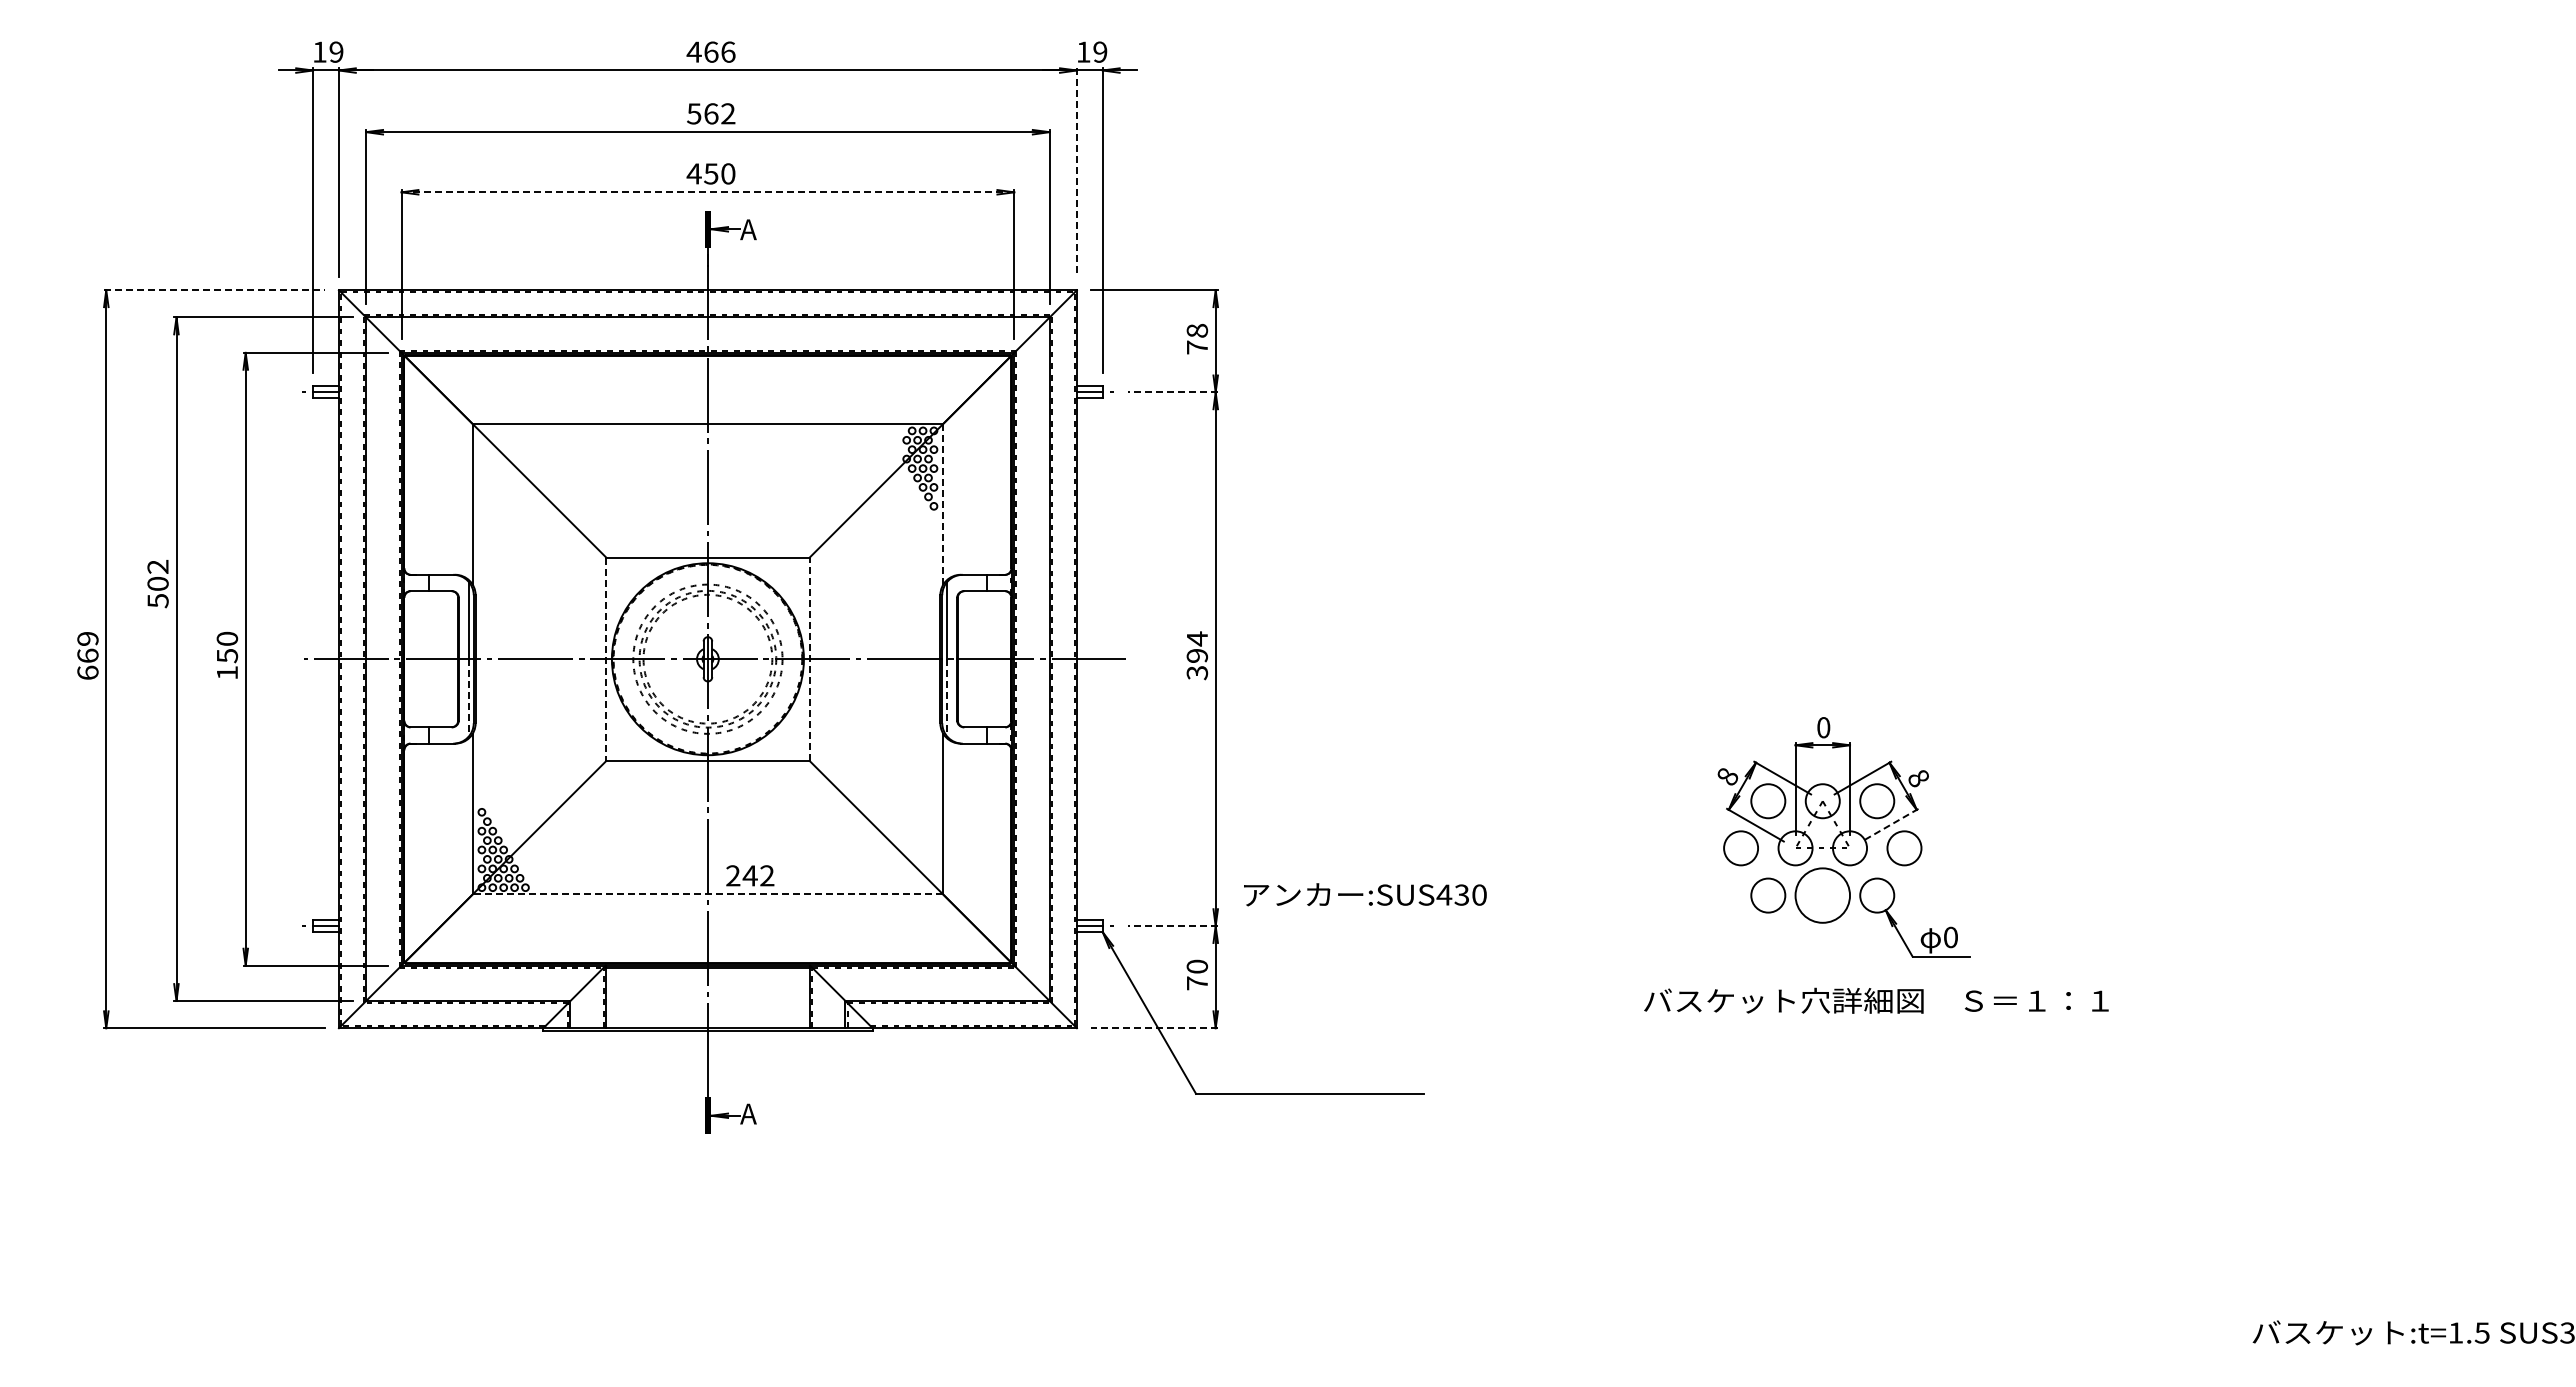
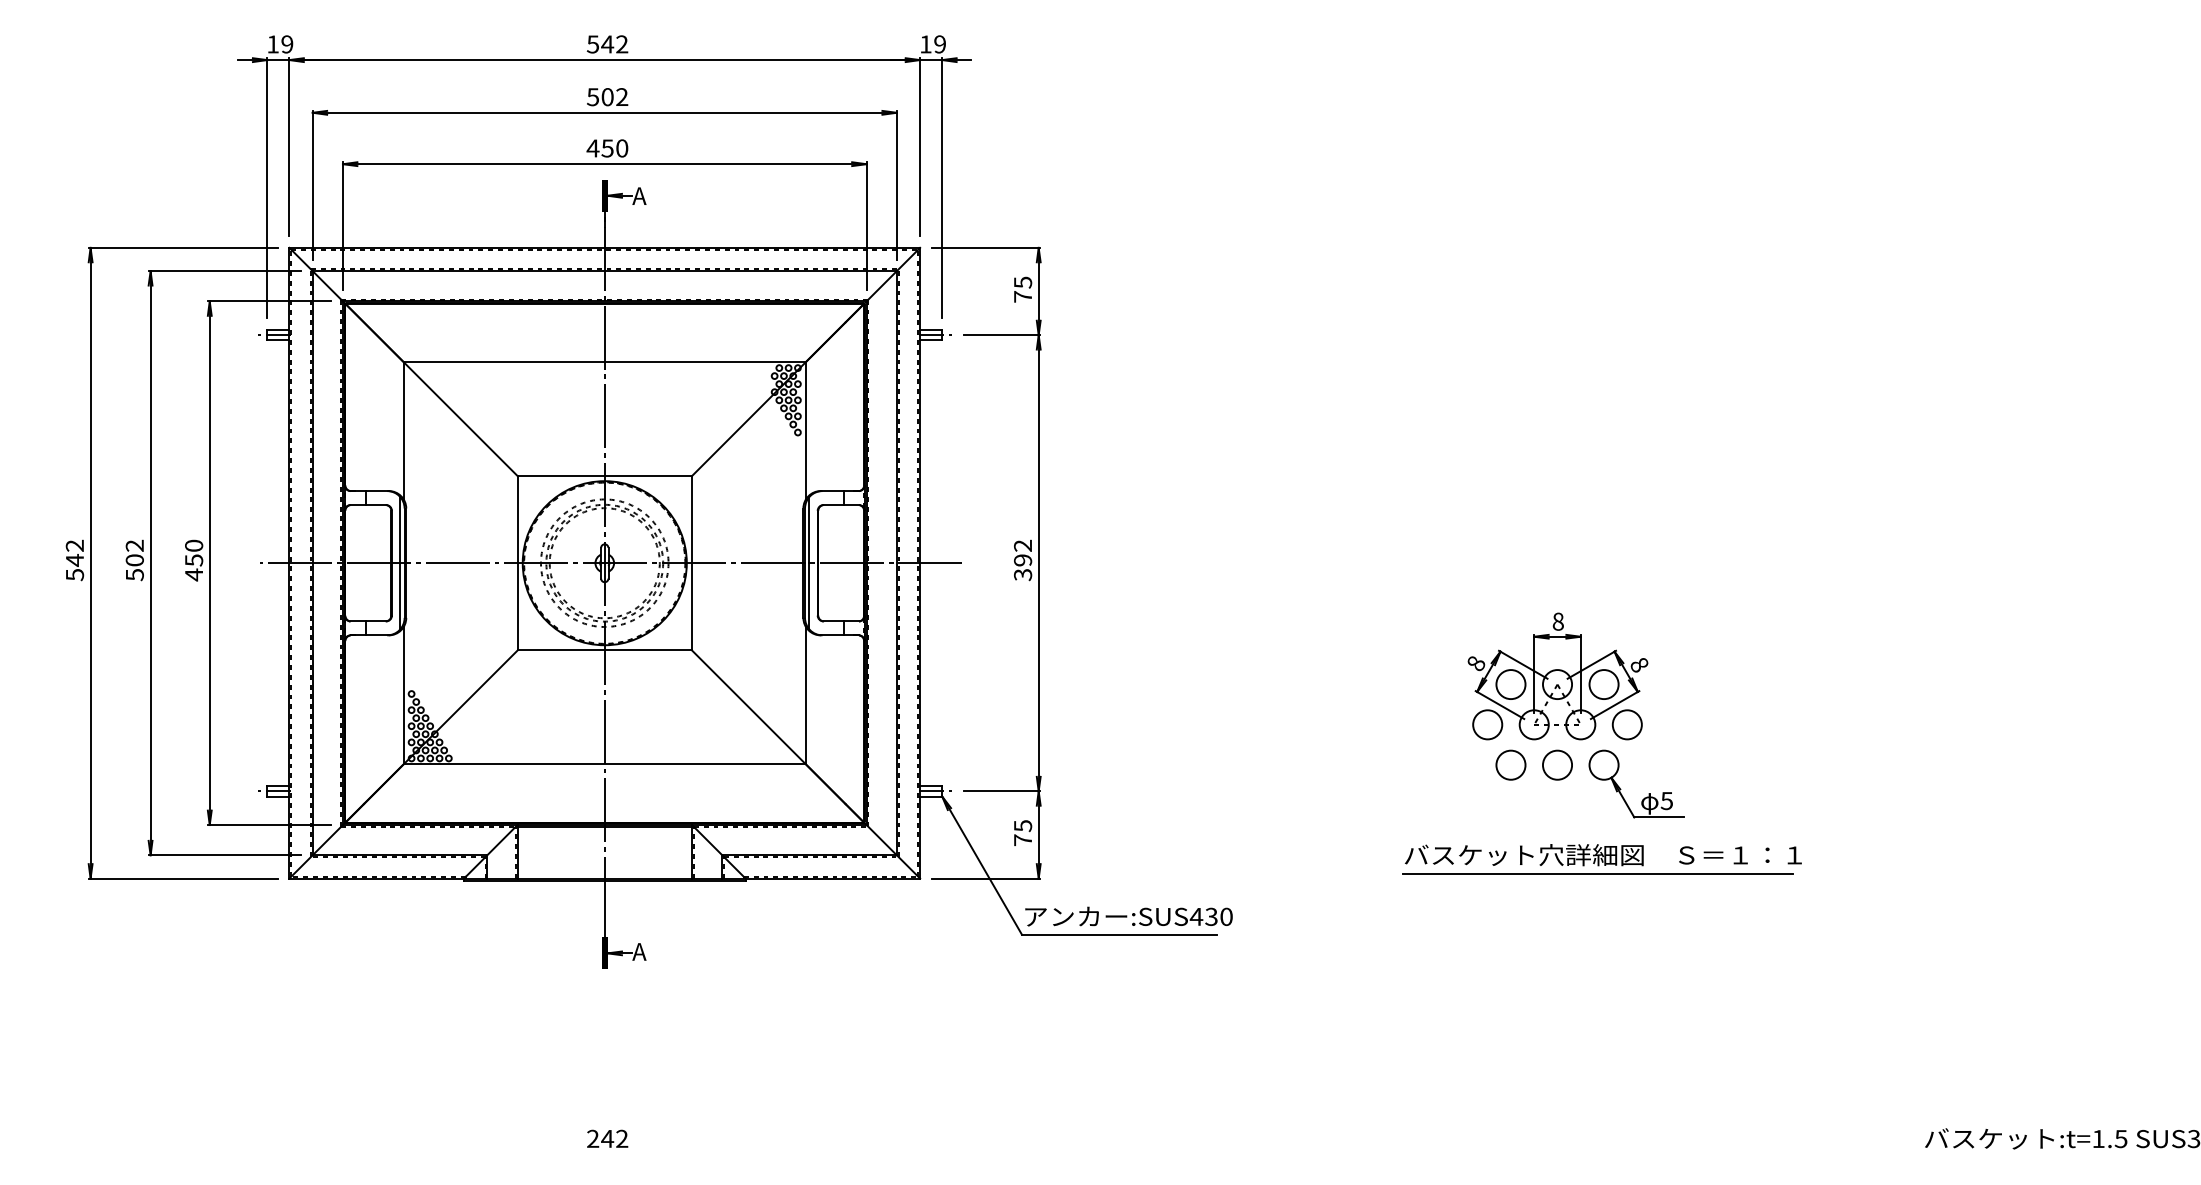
text: (710, 51) -> (606, 43), 466 -> 542
text: (711, 113) -> (607, 96), 562 -> 502
line: (1076, 173) -> (919, 148), dashed -> solid
line: (708, 192) -> (605, 164), dashed -> solid
line: (214, 290) -> (183, 248), dashed -> solid
text: (1196, 330) -> (1022, 282), 78 -> 75
line: (1172, 392) -> (1001, 335), dashed -> solid
line: (943, 504) -> (806, 430), dashed -> solid
text: (157, 584) -> (134, 560), moved
text: (1196, 638) -> (1022, 545), 394 -> 392
text: (87, 655) -> (74, 560), 669 -> 542
line: (606, 659) -> (518, 563), dashed -> solid
line: (809, 659) -> (691, 563), dashed -> solid
text: (227, 672) -> (194, 574), 150 -> 450
line: (468, 697) -> (400, 595), dashed -> solid
line: (947, 697) -> (809, 595), dashed -> solid
text: (1823, 727) -> (1558, 621), 0 -> 8
line: (1890, 825) -> (1615, 705), dashed -> solid
text: (750, 875) -> (607, 1138), moved
line: (707, 894) -> (604, 764), dashed -> solid
text: (1365, 894) -> (1129, 916), moved
circle: (1822, 895) -> (1557, 765), size x0.62
line: (1172, 926) -> (1001, 791), dashed -> solid
text: (1950, 937) -> (1666, 801), 0 -> 5
text: (1196, 966) -> (1022, 825), 70 -> 75
line: (1869, 1023) -> (1597, 874), added
line: (1154, 1028) -> (986, 878), dashed -> solid

